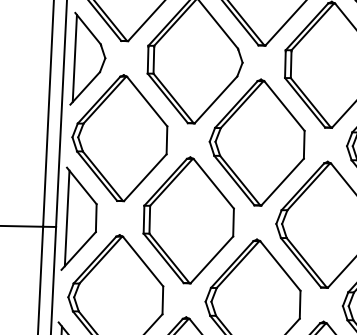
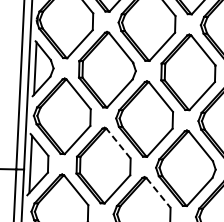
line: (213, 183) -> (118, 143), solid -> dashed
line: (280, 266) -> (158, 193), solid -> dashed

